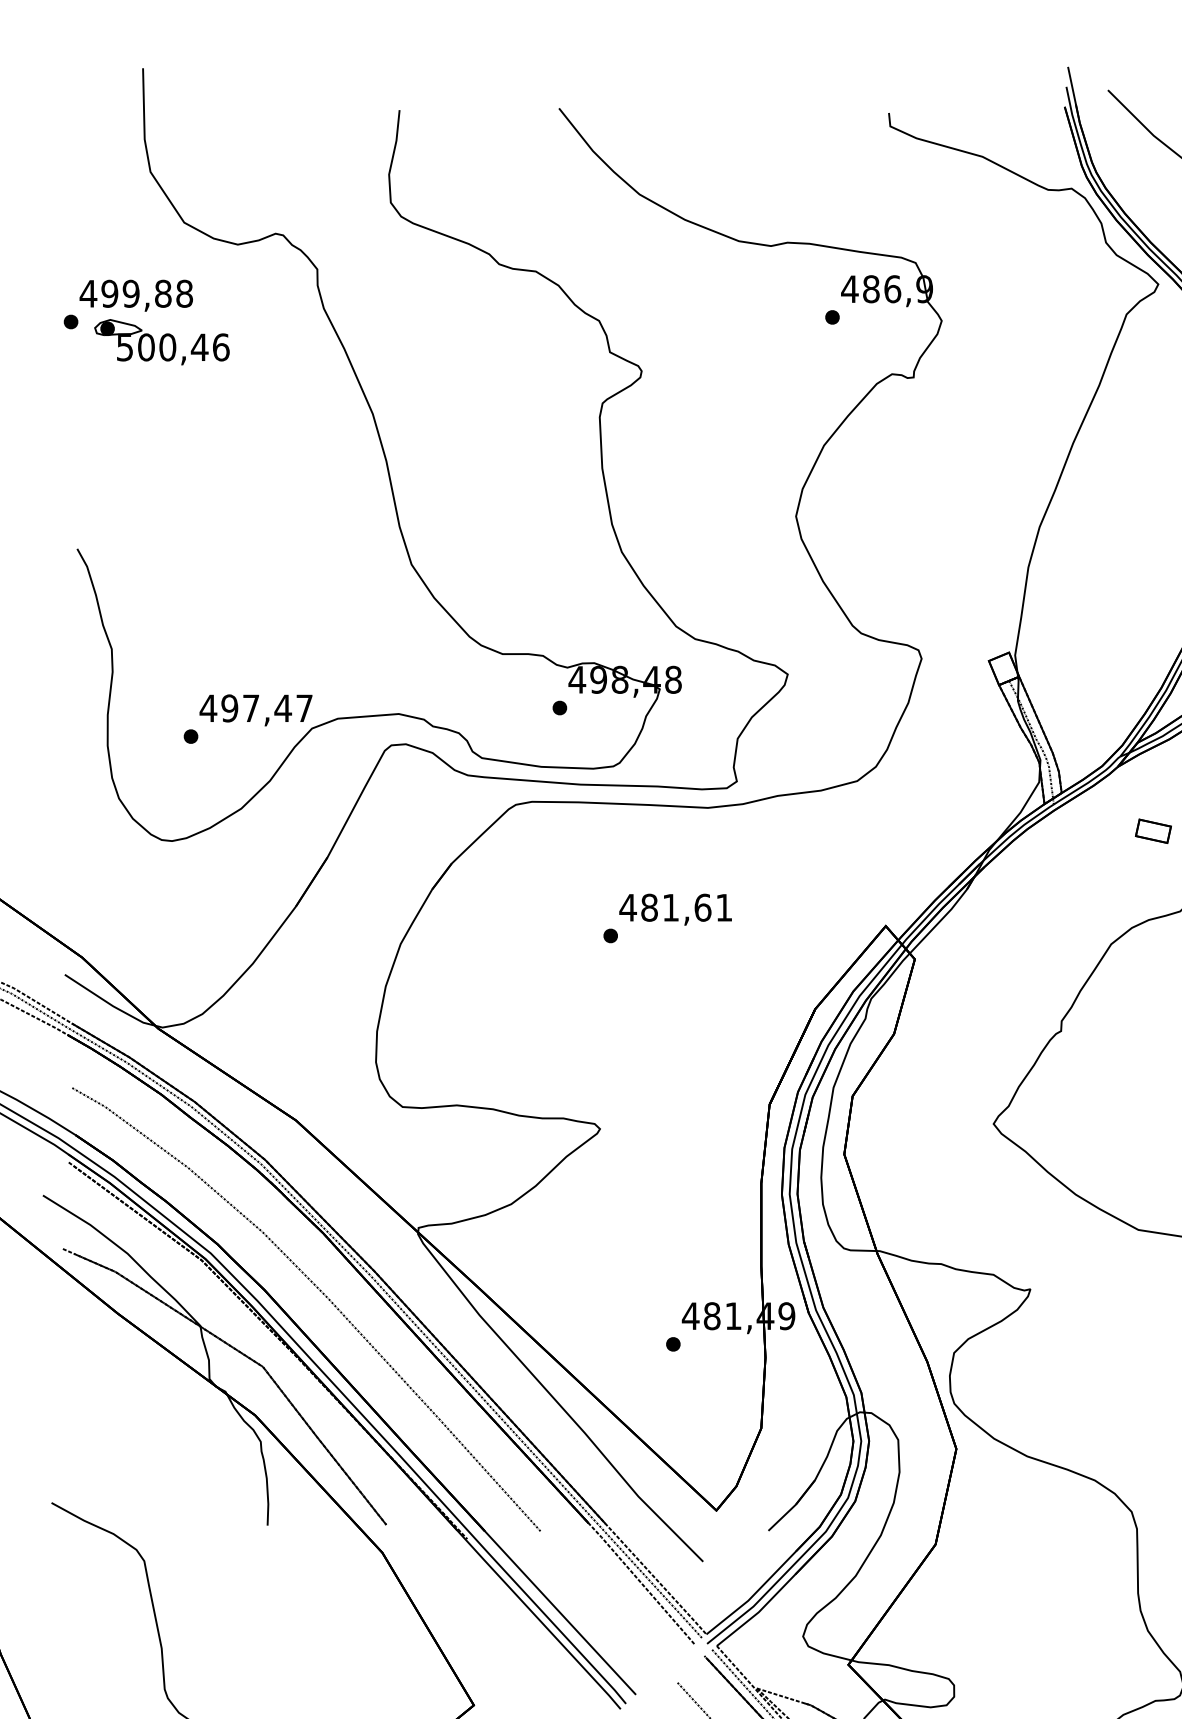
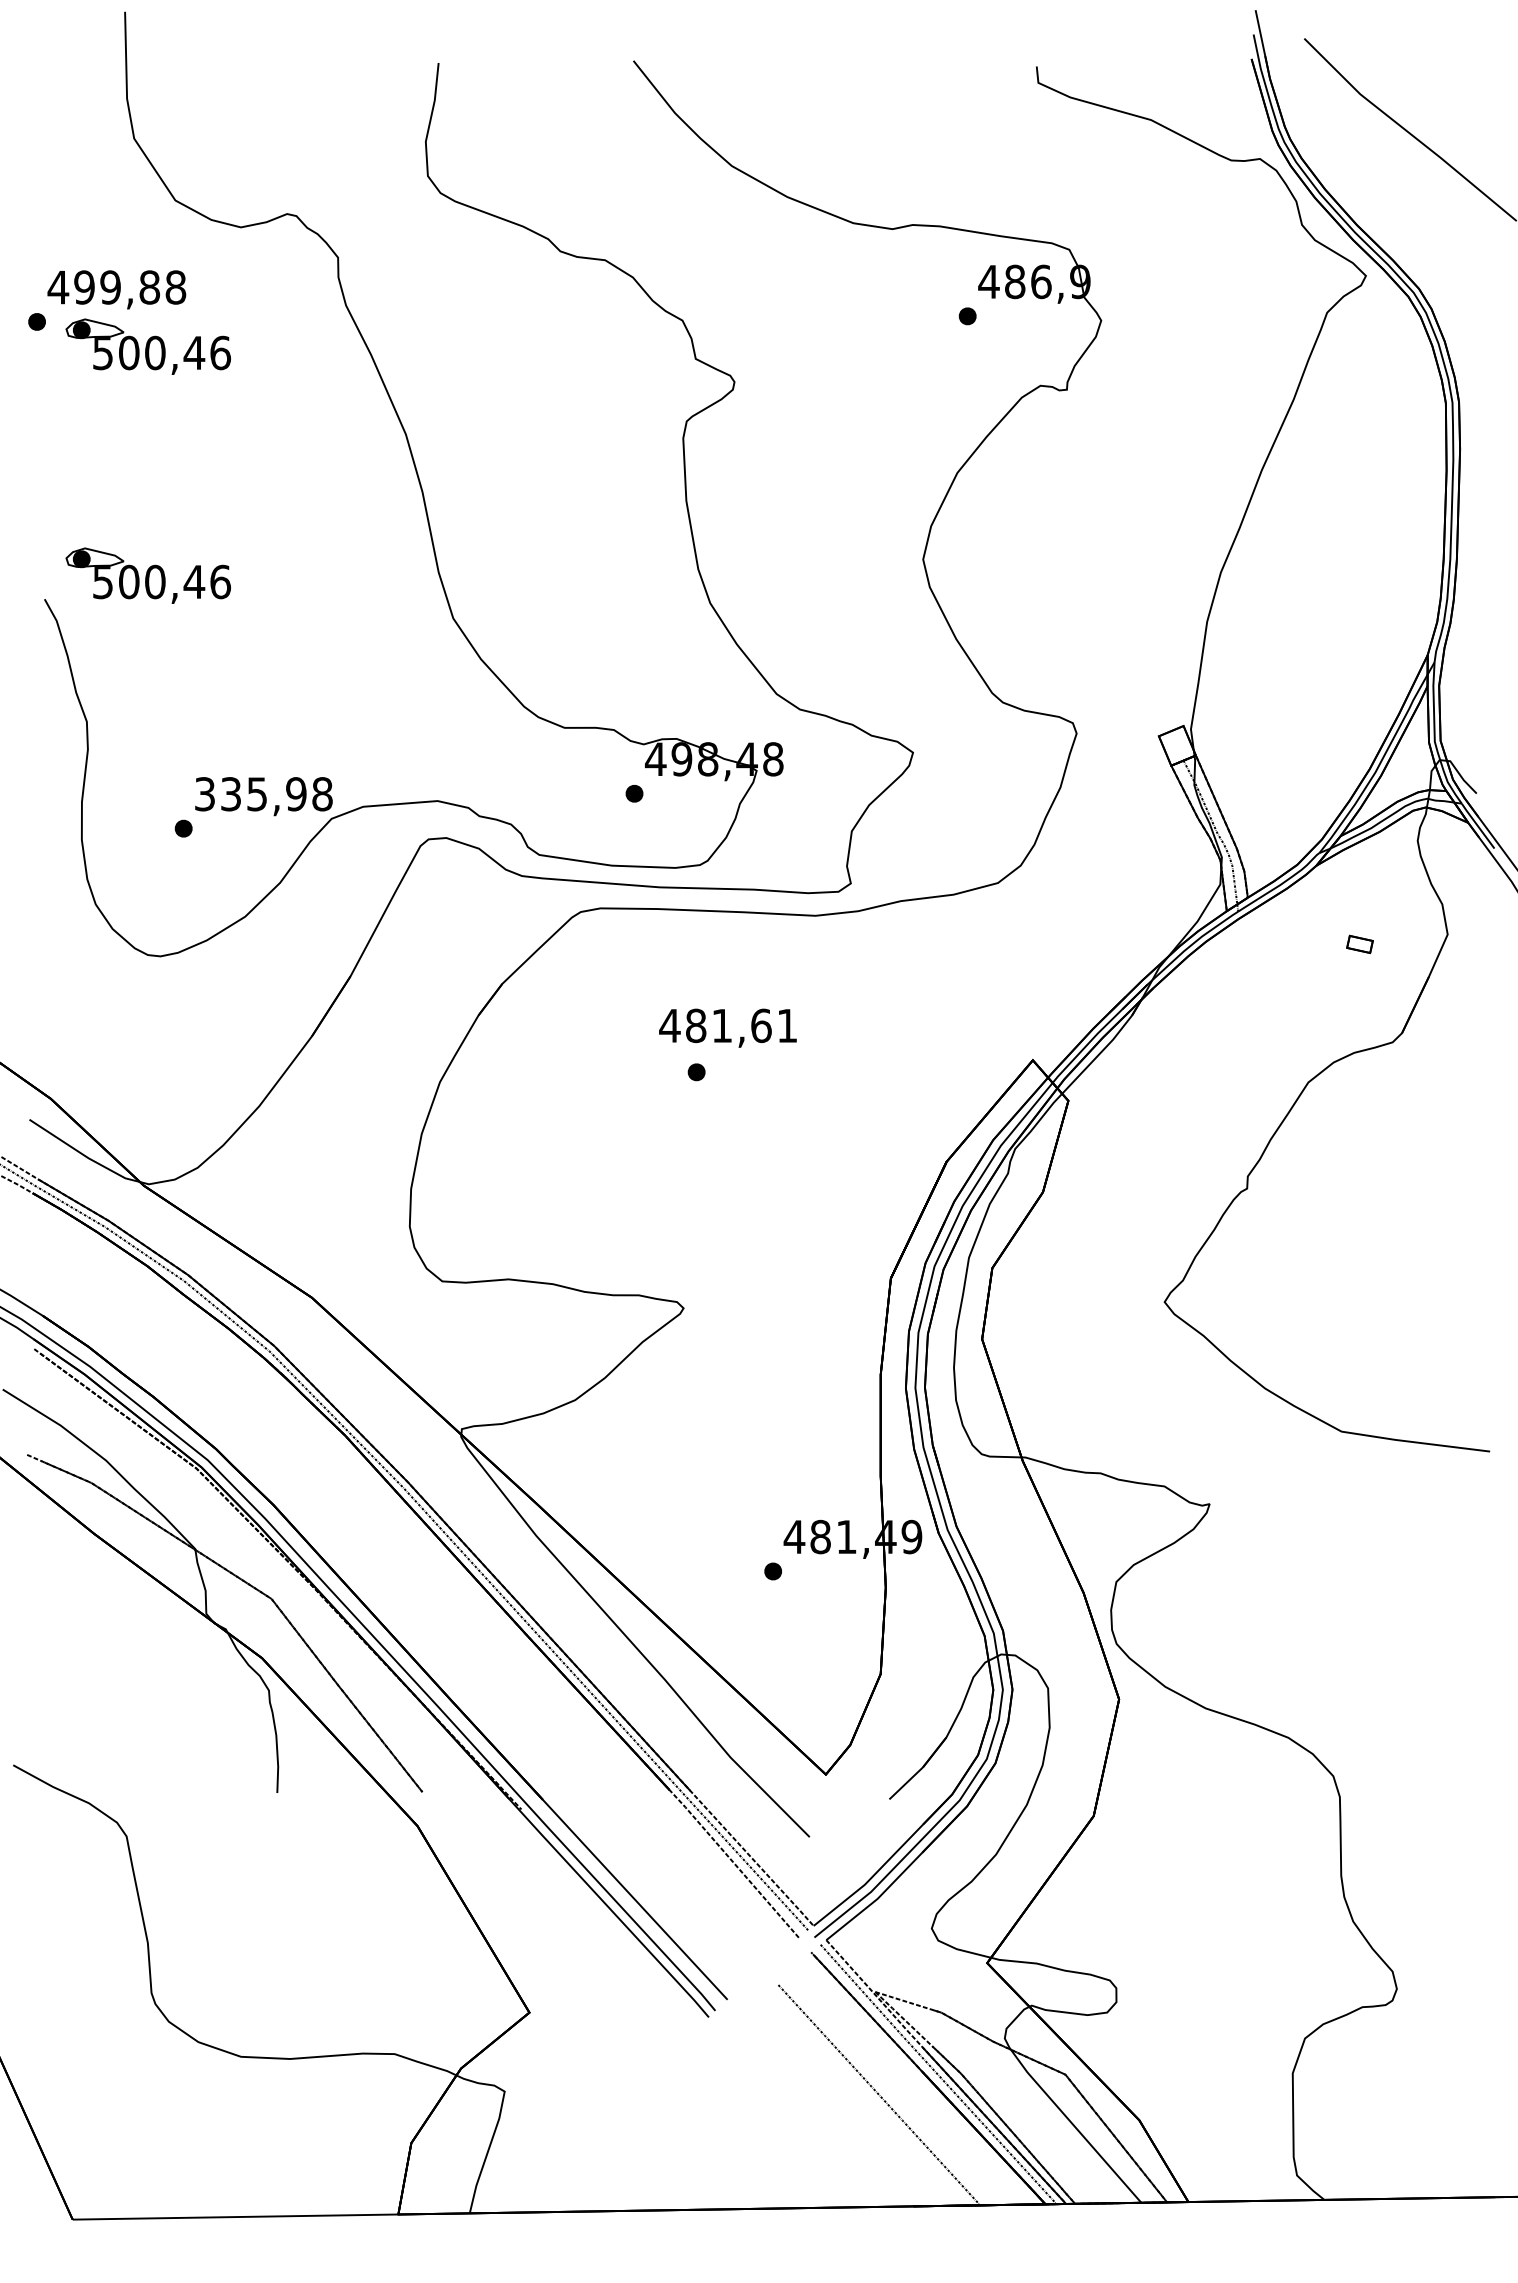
part: (161, 529) -> (147, 575), added
text: (256, 708) -> (263, 794), 497,47 -> 335,98
part: (1153, 831) -> (1359, 944), size x0.6
text: (675, 909) -> (727, 1027), moved
curve: (321, 1292) -> (343, 1508), removed

